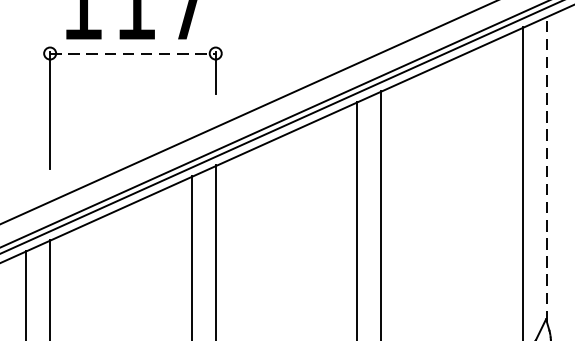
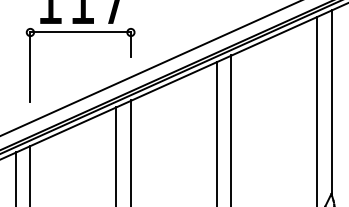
line: (134, 53) -> (81, 32), dashed -> solid
line: (547, 168) -> (332, 102), dashed -> solid

